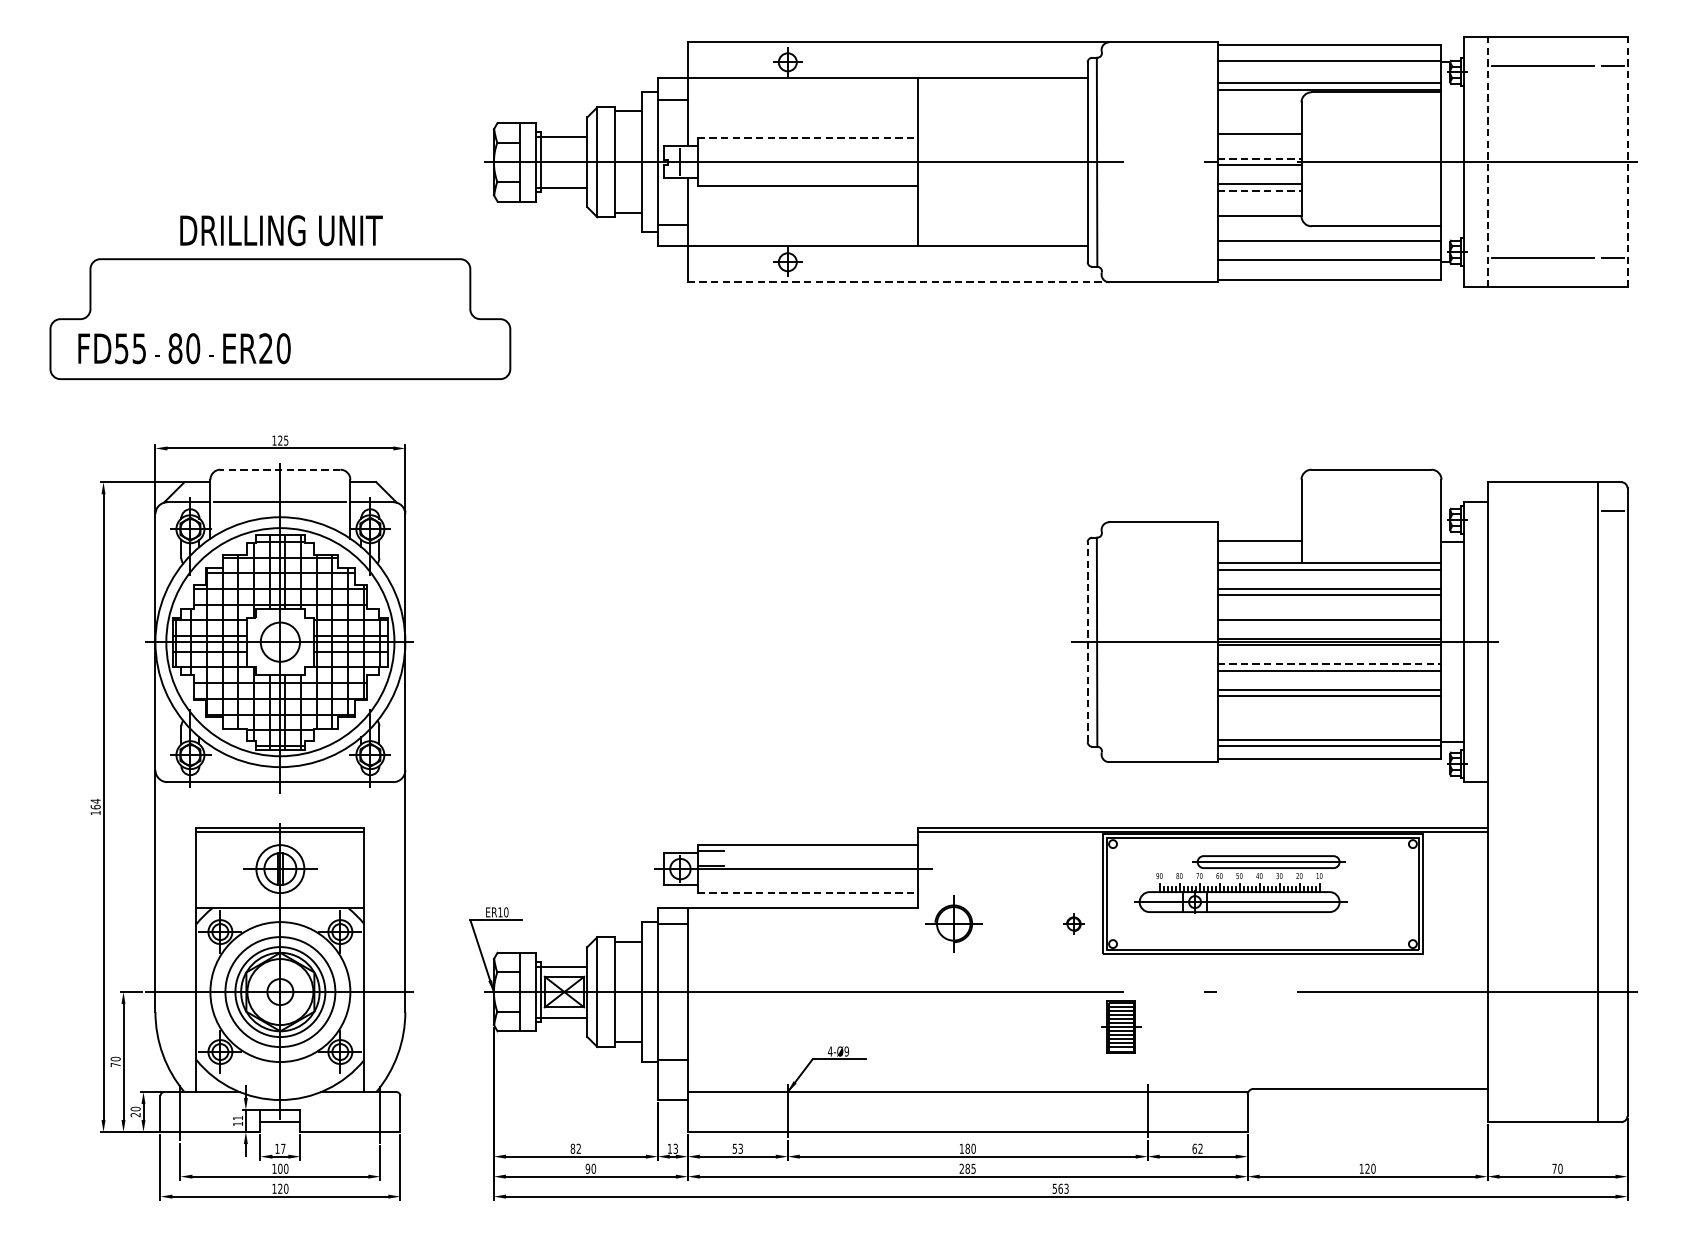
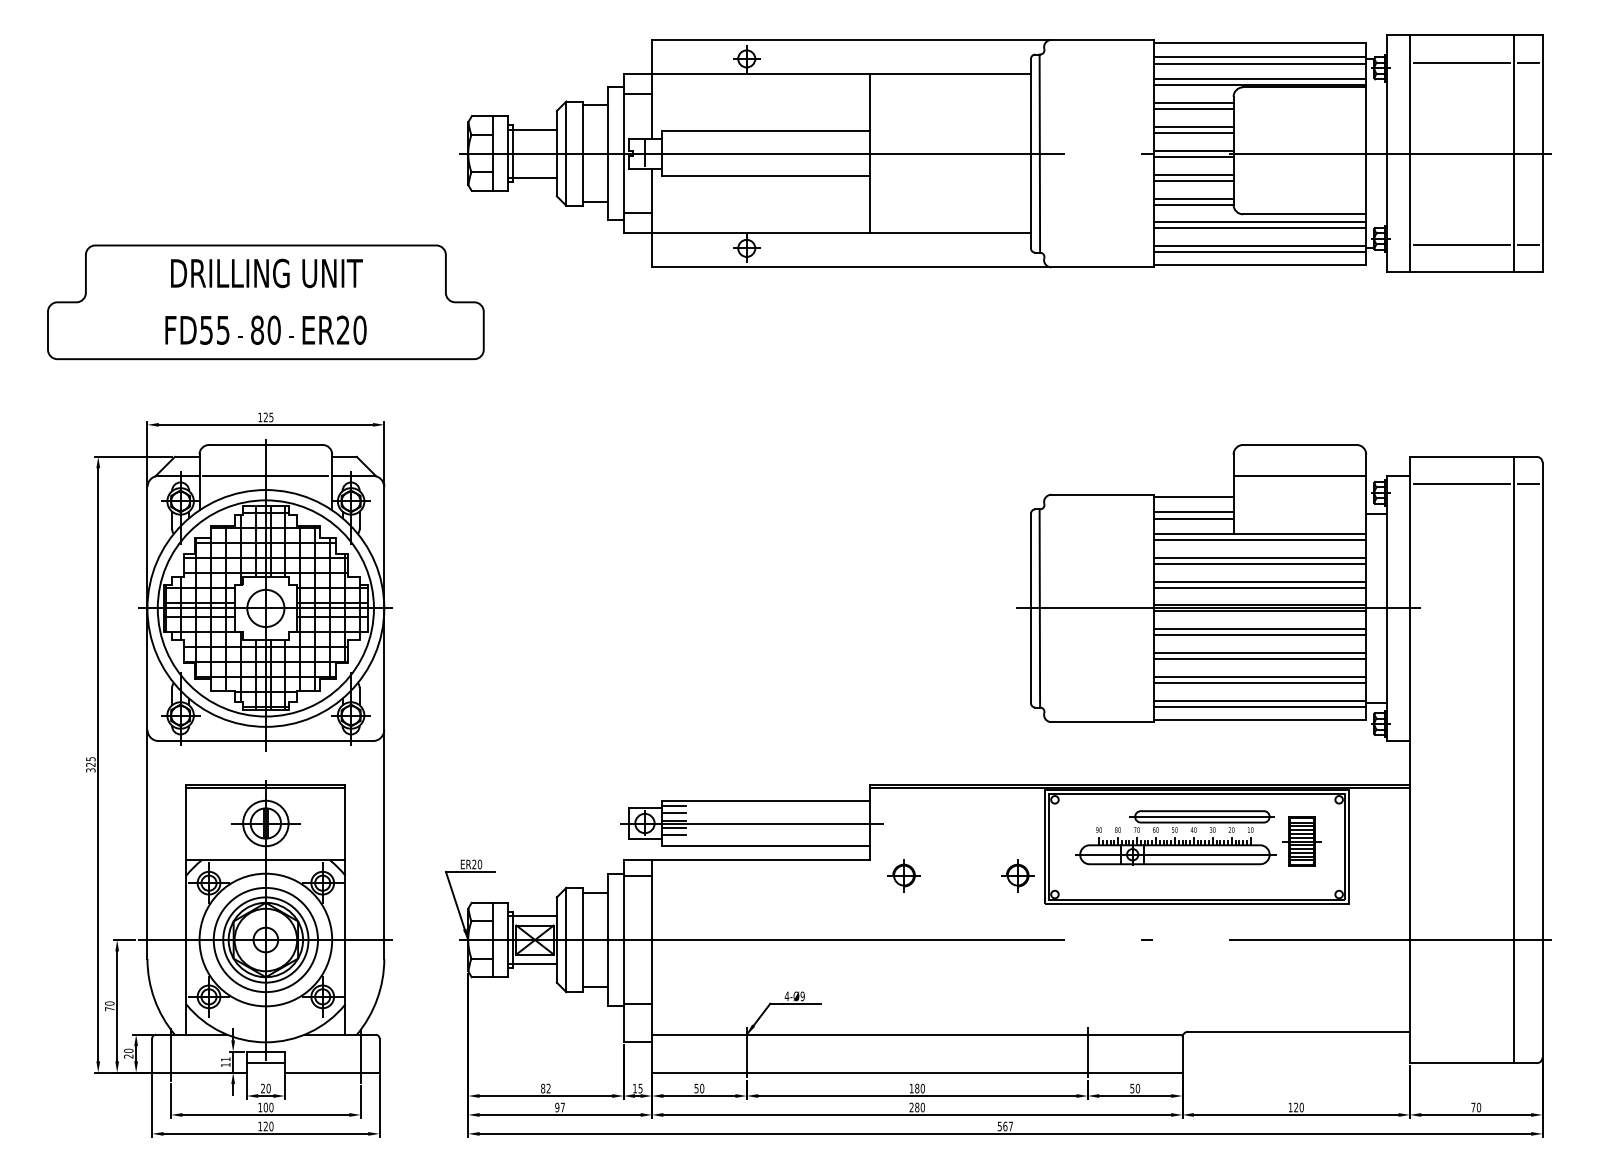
line: (1329, 67) -> (1260, 63), added
line: (1259, 108) -> (1193, 102), added
line: (1259, 114) -> (1193, 108), added
line: (808, 137) -> (766, 130), dashed -> solid
line: (1259, 139) -> (1193, 132), added
line: (1259, 158) -> (1193, 150), dashed -> solid
line: (1487, 162) -> (1409, 153), dashed -> solid
line: (1597, 162) -> (1514, 153), added
line: (1627, 162) -> (1542, 153), dashed -> solid
line: (1259, 190) -> (1193, 180), dashed -> solid
line: (1259, 209) -> (1193, 198), added
text: (281, 230) -> (266, 273), moved
line: (1329, 234) -> (1260, 222), added
line: (1329, 266) -> (1260, 252), added
line: (898, 282) -> (851, 267), dashed -> solid
text: (183, 347) -> (265, 329), moved
line: (279, 470) -> (265, 445), dashed -> solid
line: (1371, 501) -> (1299, 475), added
line: (1542, 511) -> (1461, 484), added
line: (1259, 525) -> (1193, 497), added
line: (1259, 547) -> (1193, 518), added
line: (1329, 613) -> (1260, 581), added
line: (1087, 642) -> (1030, 608), dashed -> solid
line: (1329, 664) -> (1260, 629), dashed -> solid
line: (1329, 715) -> (1260, 677), added
line: (1329, 721) -> (1260, 683), added
text: (95, 806) -> (90, 764), 164 -> 325
line: (710, 858) -> (673, 813), added
line: (710, 873) -> (673, 827), added
line: (710, 881) -> (673, 835), added
line: (808, 893) -> (766, 846), dashed -> solid
text: (500, 912) -> (474, 864), ER10 -> ER20
part: (953, 923) -> (903, 875), size x0.62
part: (1073, 923) -> (1017, 875), size x1.67
part: (1120, 1027) -> (1301, 841), moved
text: (675, 1147) -> (640, 1087), 13 -> 15
text: (279, 1148) -> (265, 1088), 17 -> 20
text: (741, 1148) -> (702, 1088), 53 -> 50
text: (1198, 1148) -> (1135, 1088), 62 -> 50
text: (593, 1168) -> (562, 1107), 90 -> 97
text: (973, 1168) -> (922, 1107), 285 -> 280
text: (1066, 1188) -> (1010, 1126), 563 -> 567

